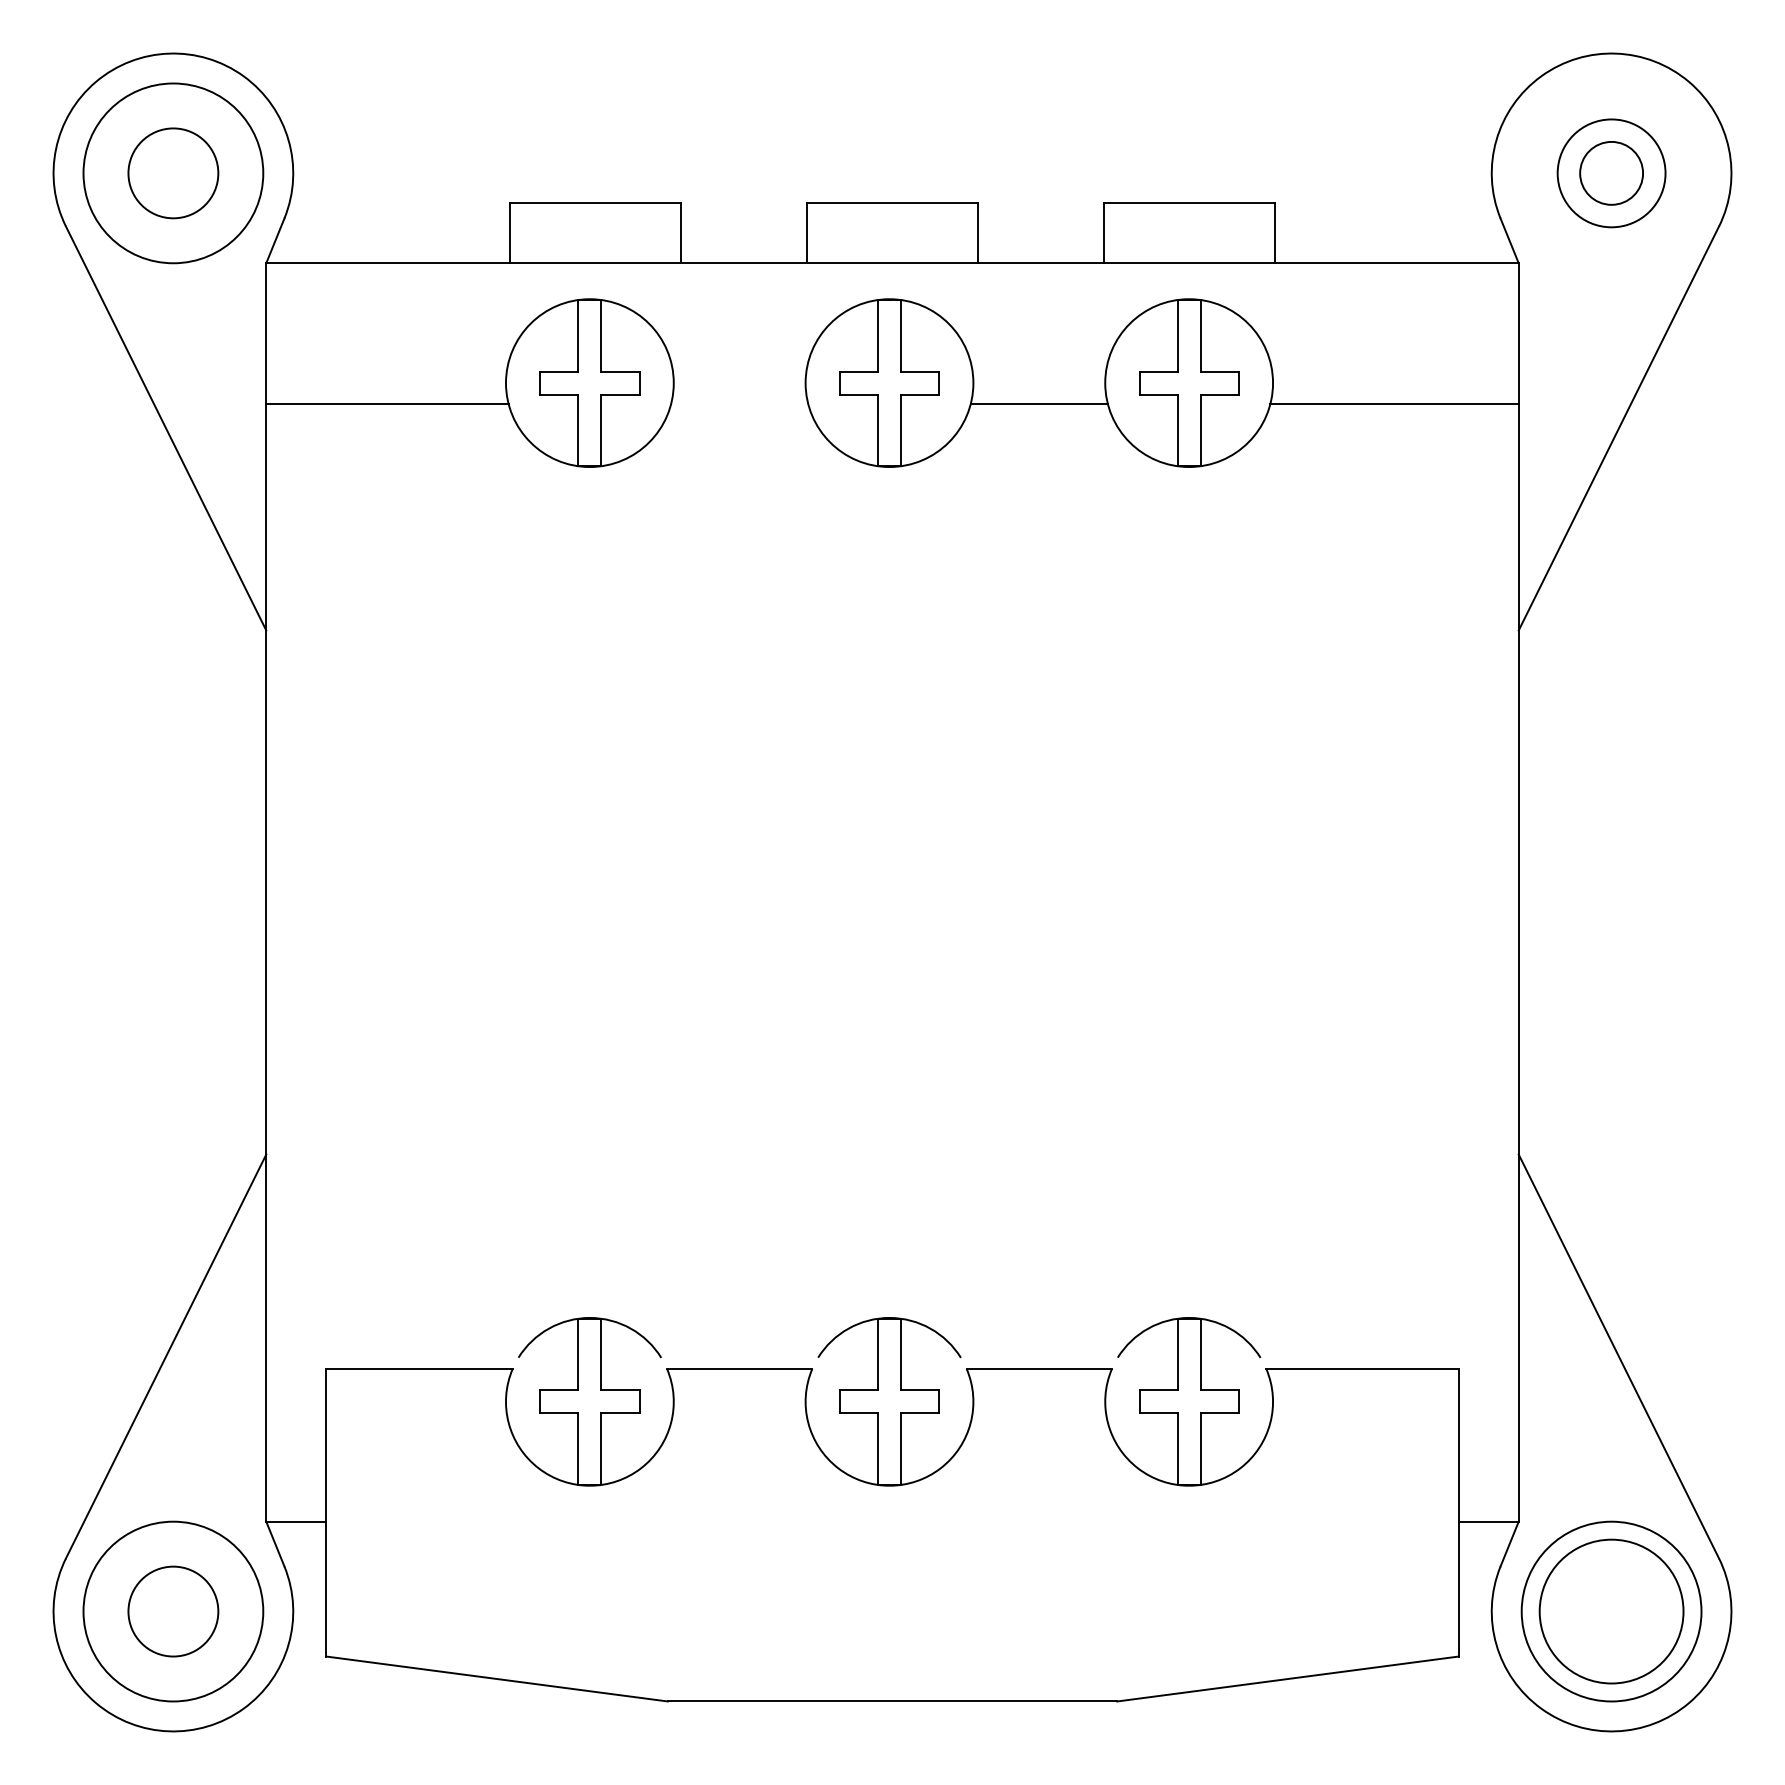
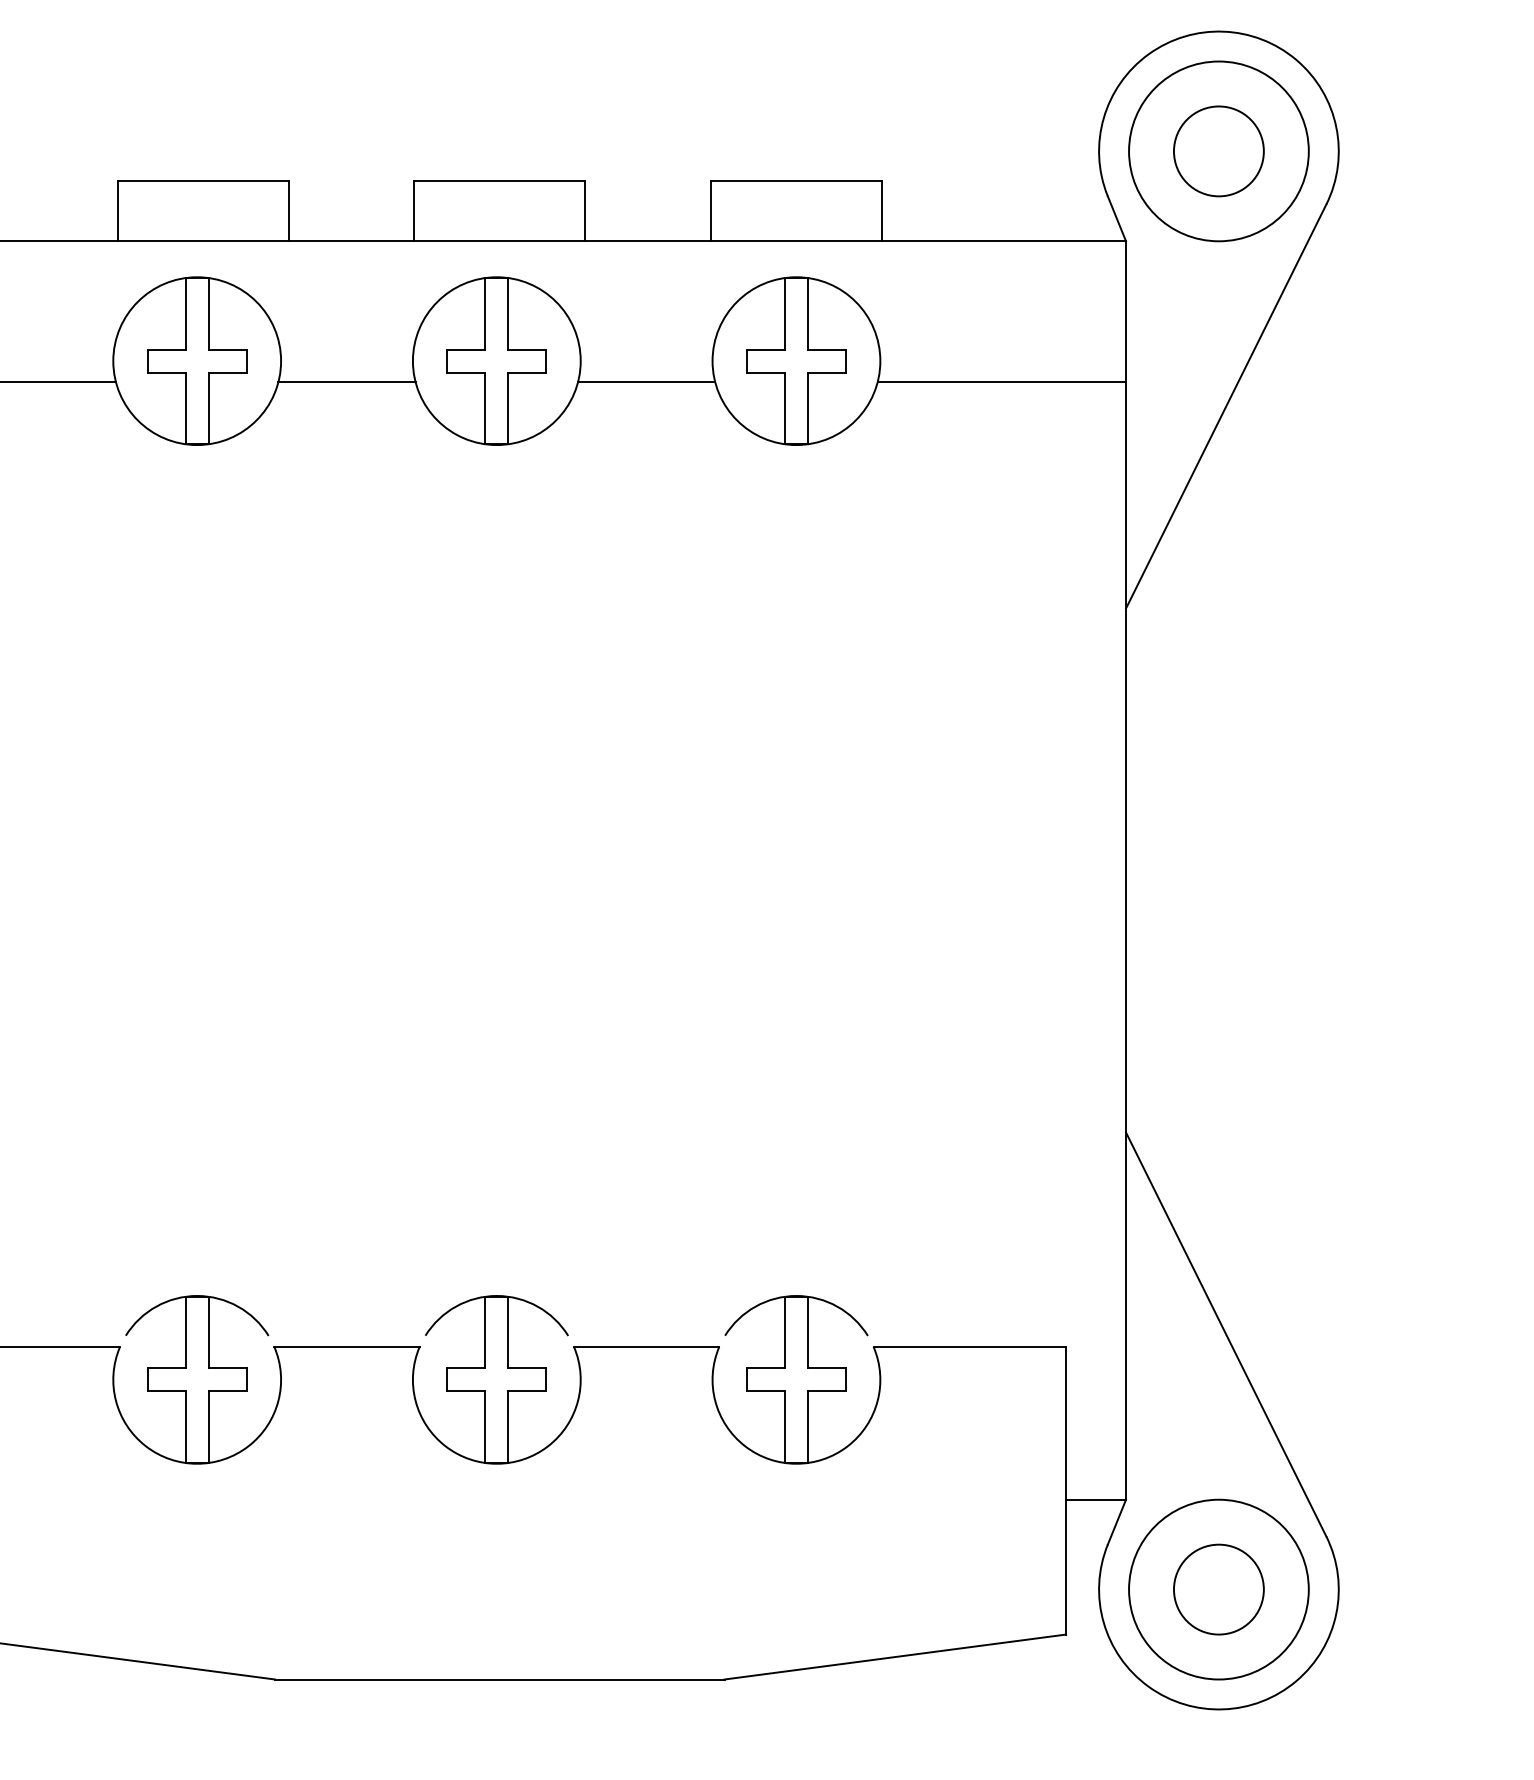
circle: (1611, 173) -> (1218, 151), size x1.43
circle: (1611, 173) -> (1218, 151), size x1.67
line: (739, 404) -> (346, 382), added
circle: (1611, 1611) -> (1218, 1589), size x0.62

